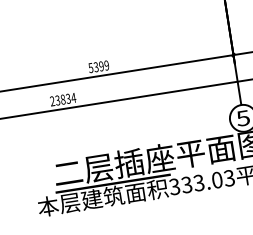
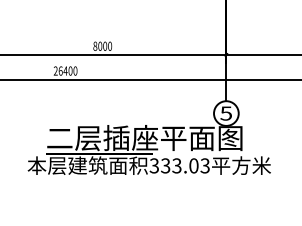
text: (98, 65) -> (102, 45), 5399 -> 8000
text: (65, 98) -> (67, 70), 23834 -> 26400

